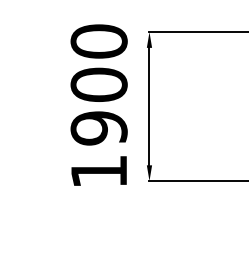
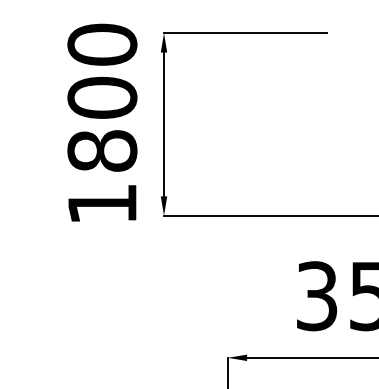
text: (99, 128) -> (102, 151), 1900 -> 1800

